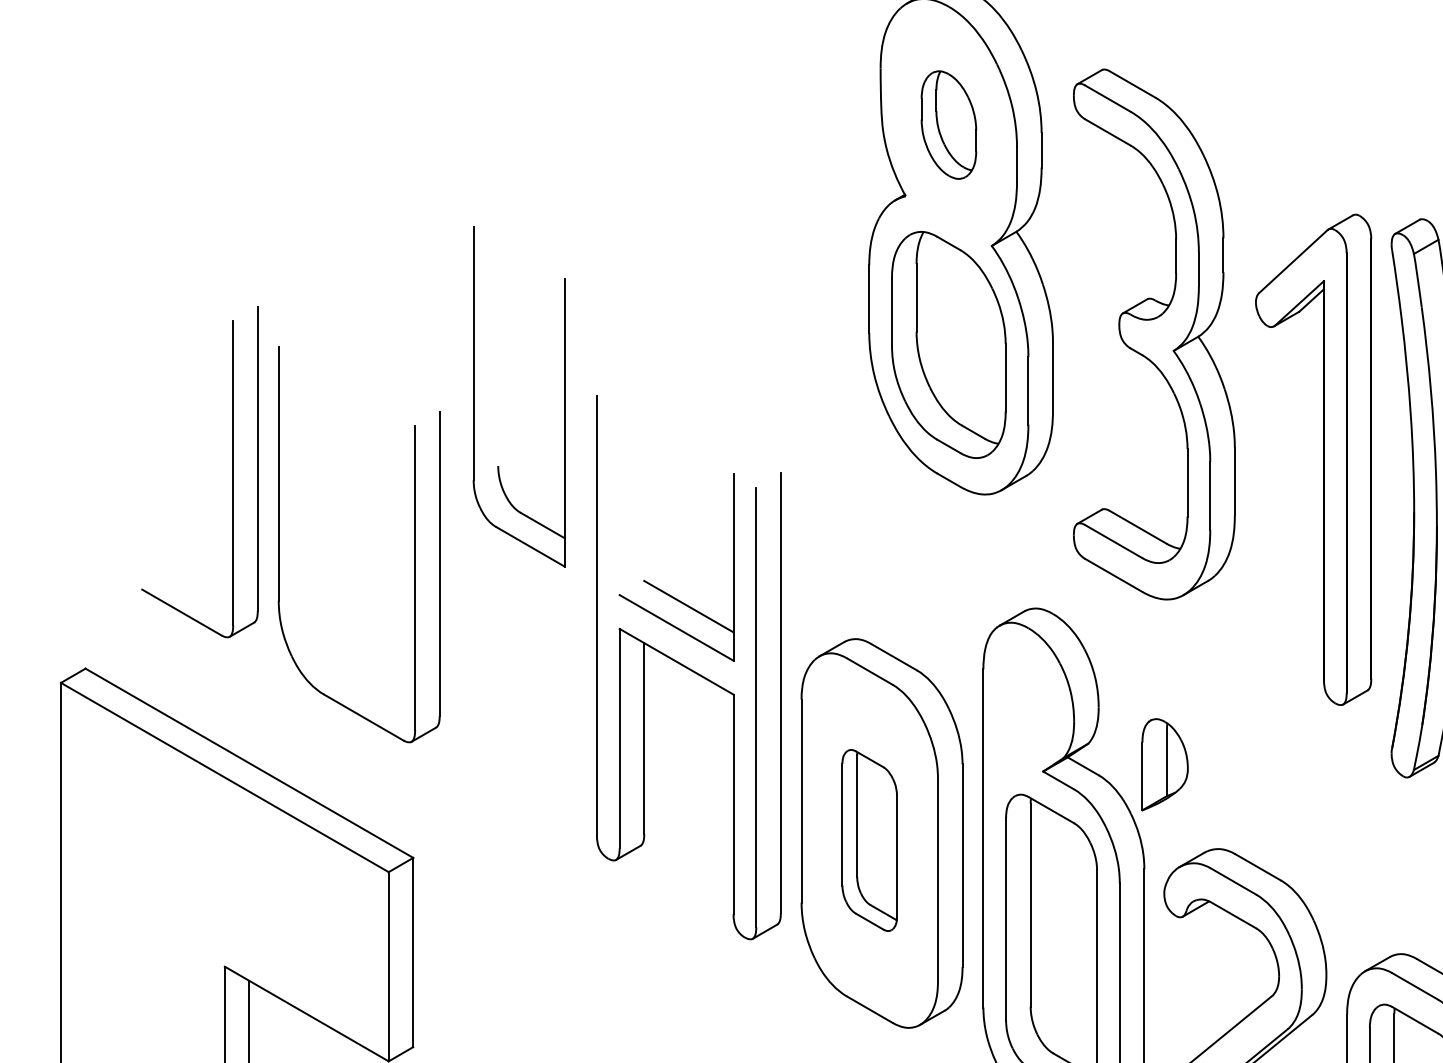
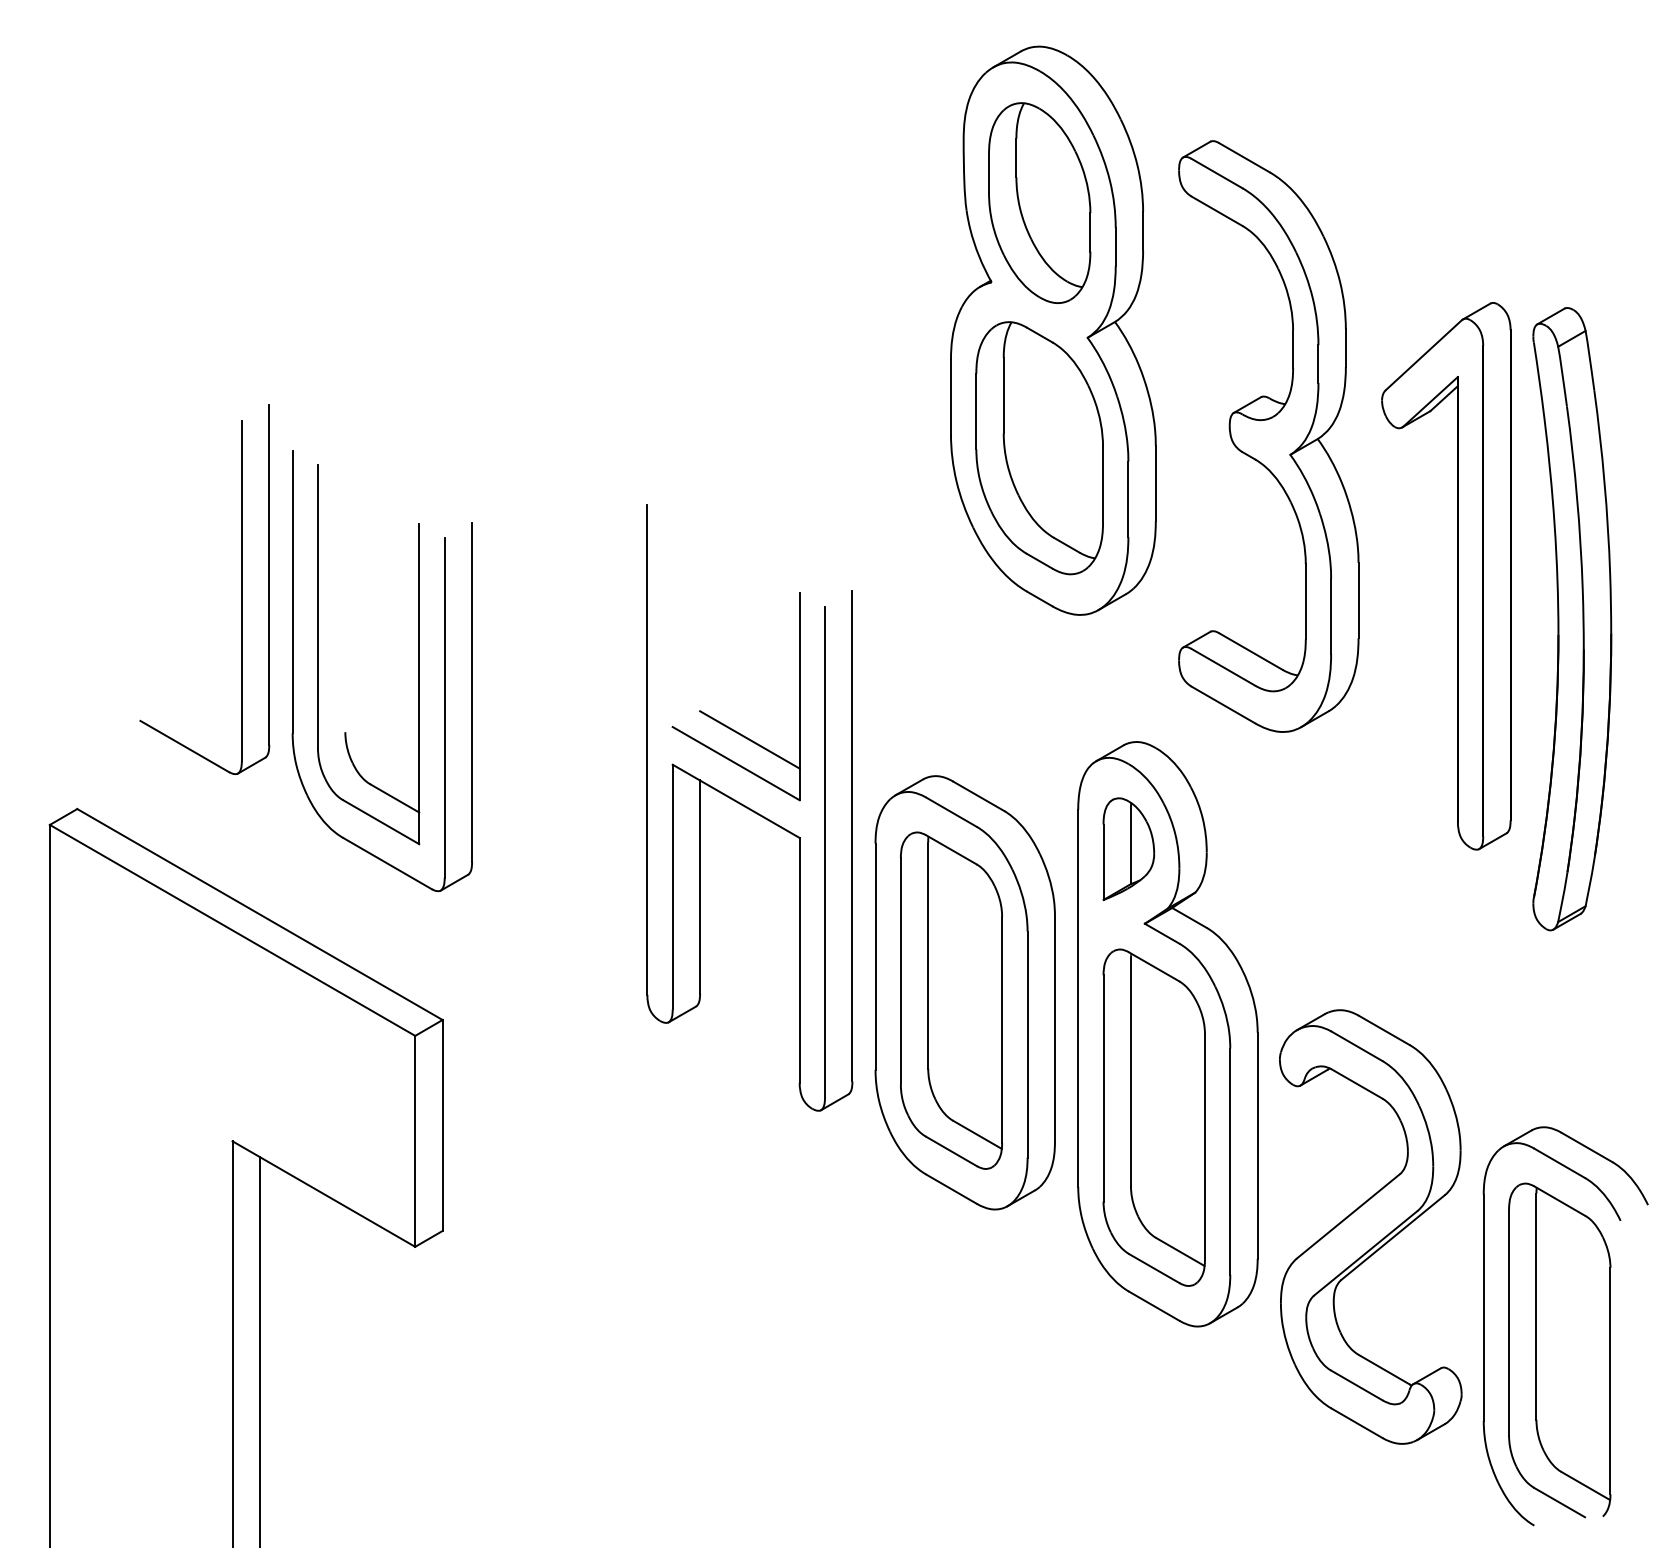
part: (948, 124) -> (1039, 202), size x1.67
part: (474, 396) -> (318, 654), moved
part: (1164, 764) -> (1128, 848), moved
part: (869, 840) -> (951, 1000), size x1.67

